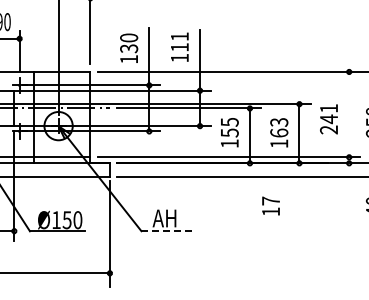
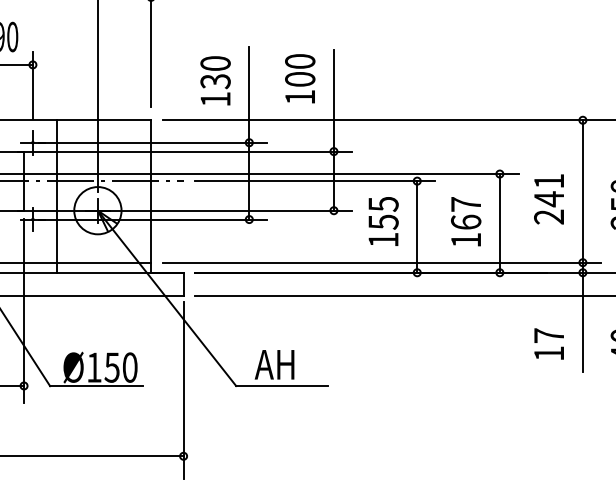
text: (179, 41) -> (299, 69), 111 -> 100
text: (279, 122) -> (466, 204), 163 -> 167
line: (349, 146) -> (583, 244), added
text: (270, 205) -> (548, 343), moved
line: (169, 231) -> (282, 386), dashed -> solid

